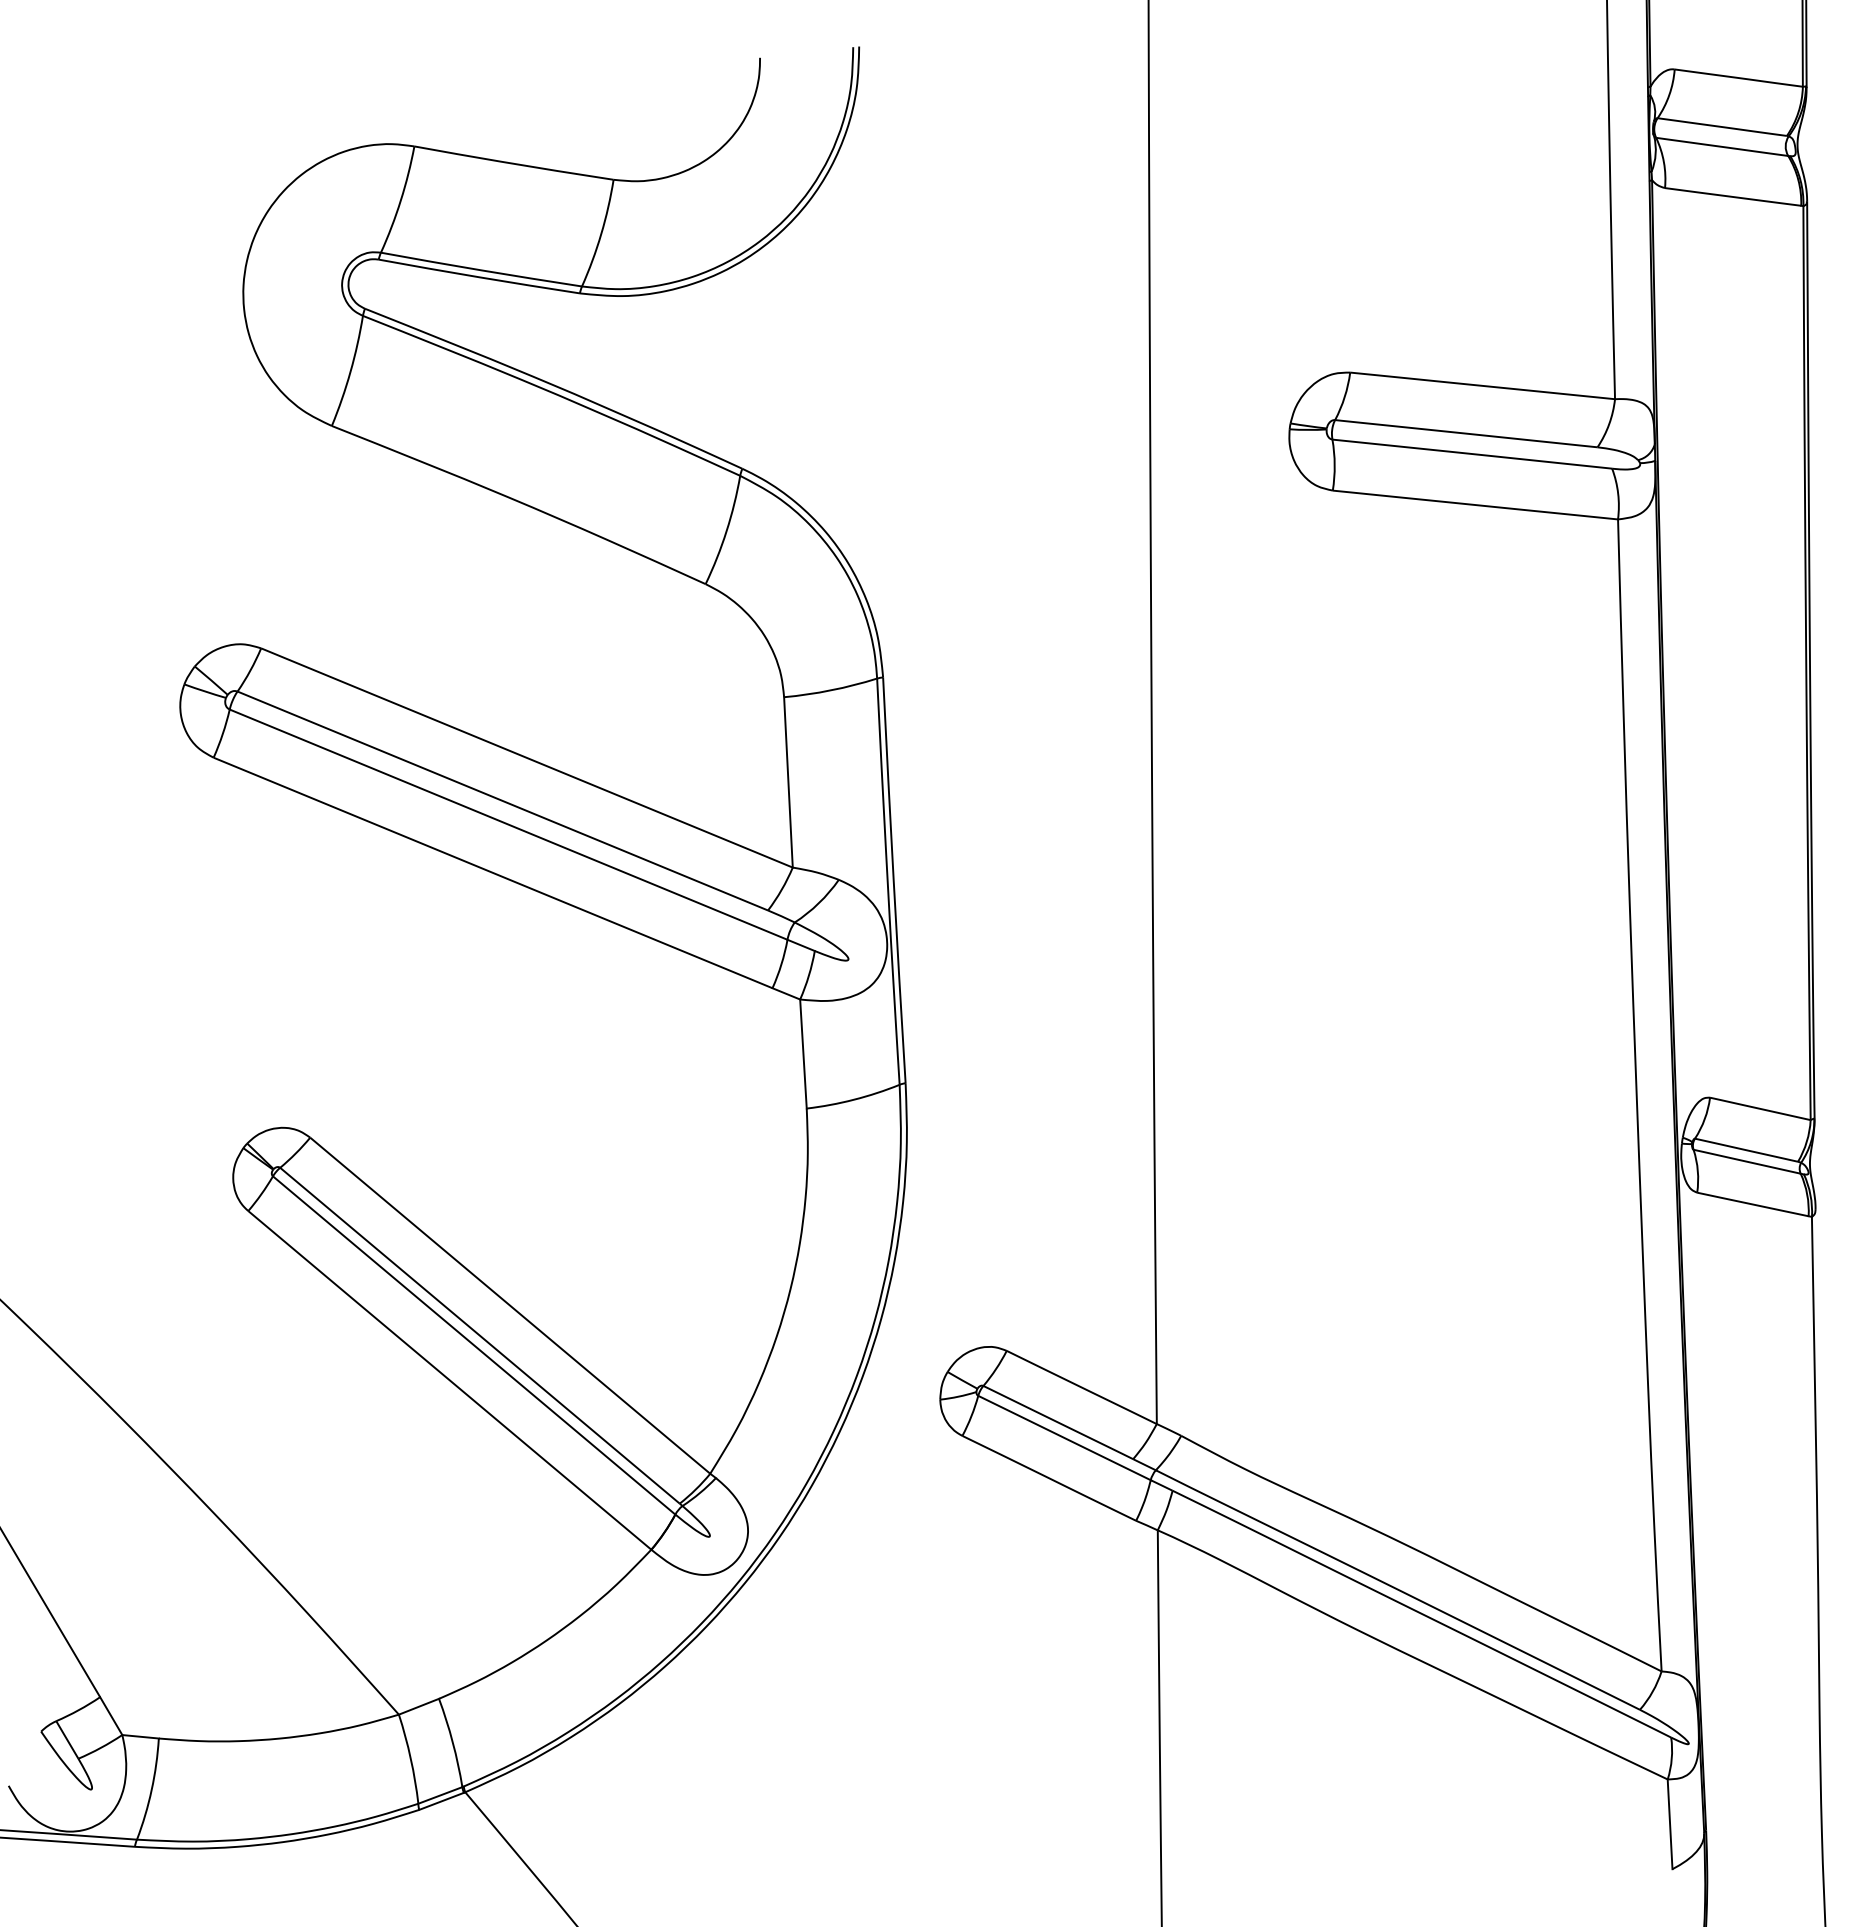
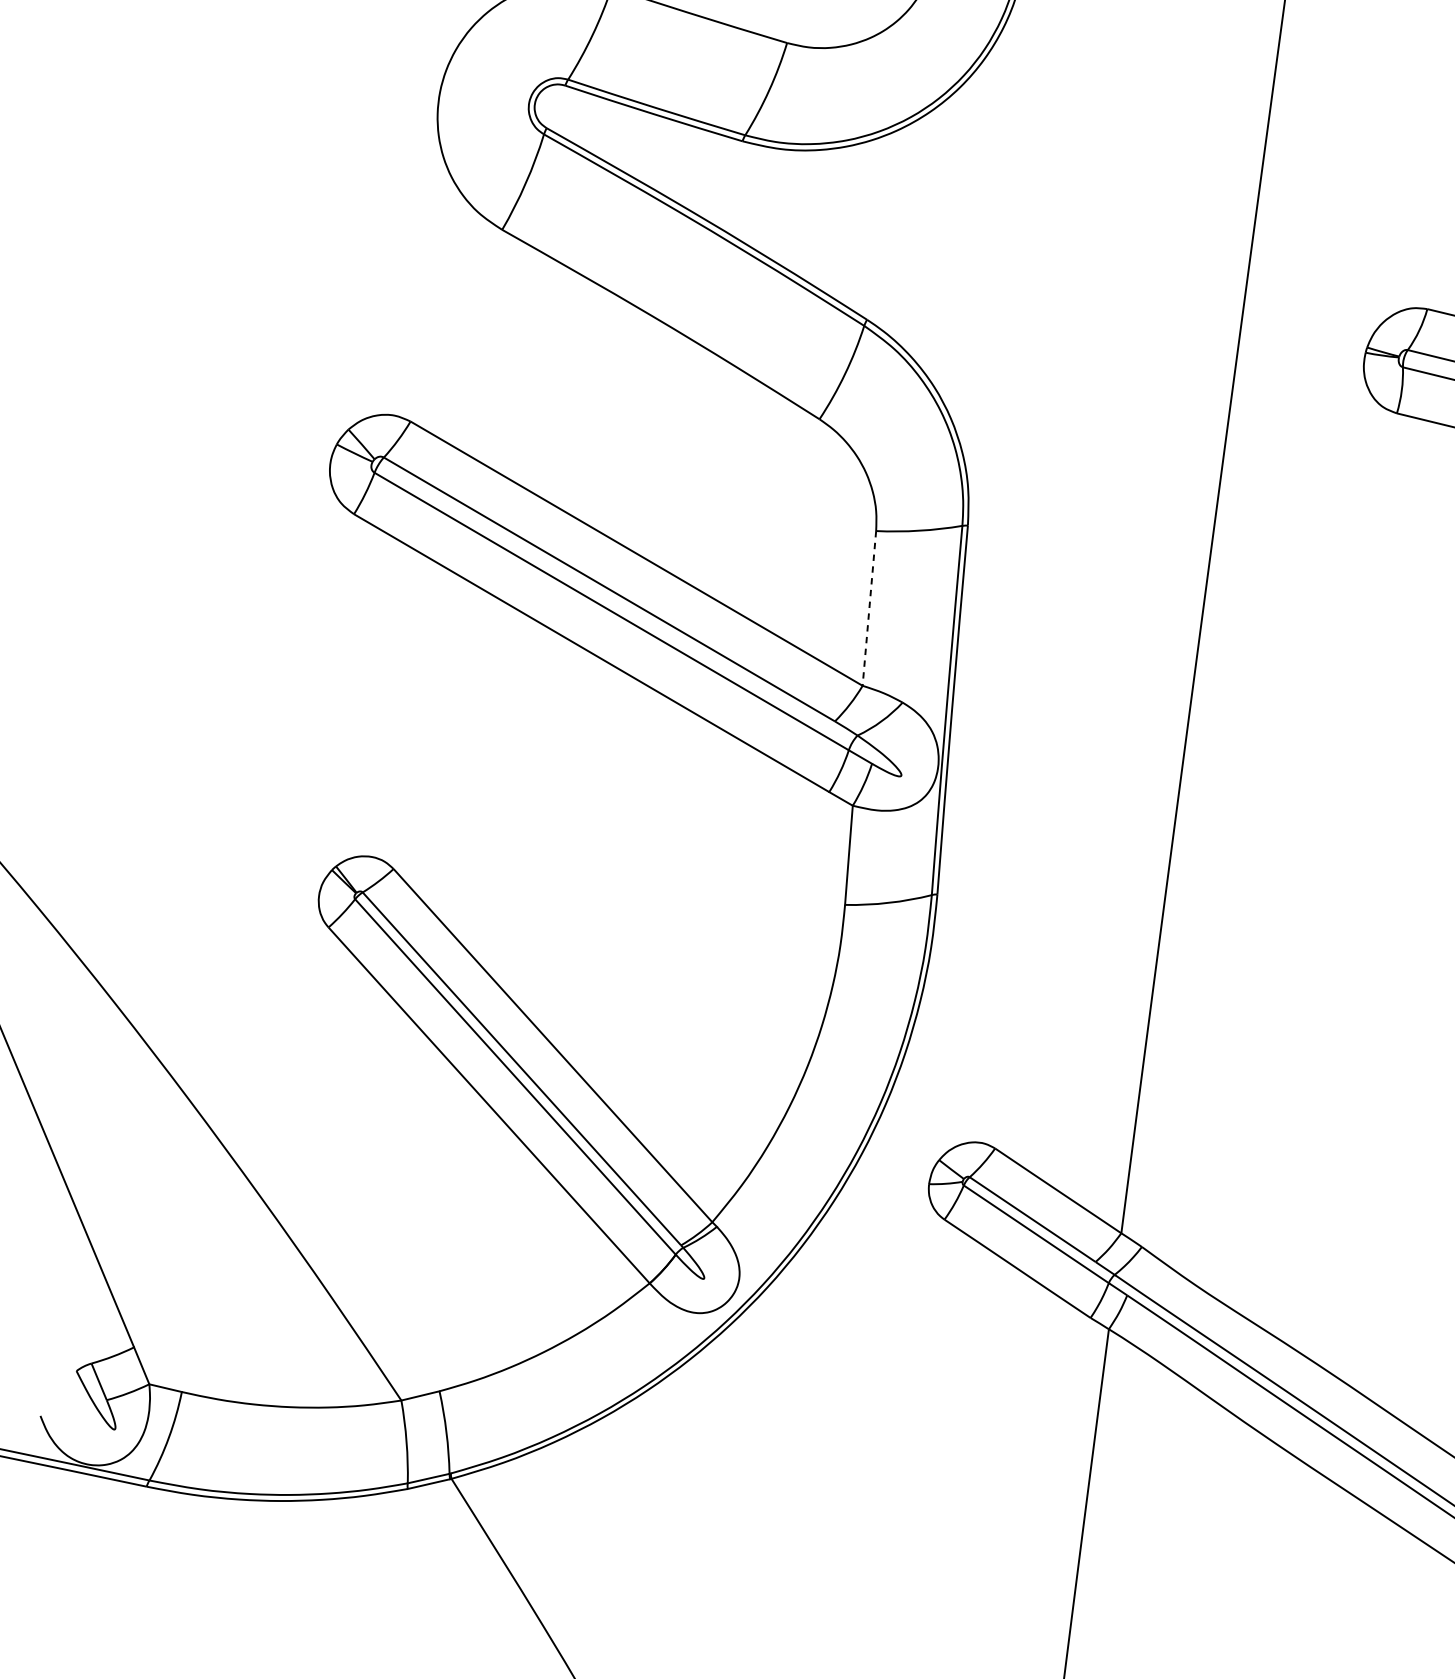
line: (788, 782) -> (869, 608), solid -> dashed

